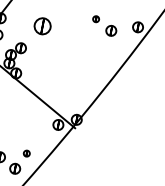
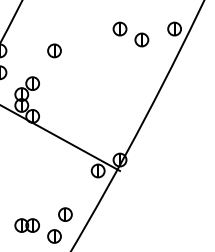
part: (95, 18) -> (119, 28), size x1.67
part: (42, 26) -> (54, 50), size x0.62
part: (26, 153) -> (65, 214), size x1.67

